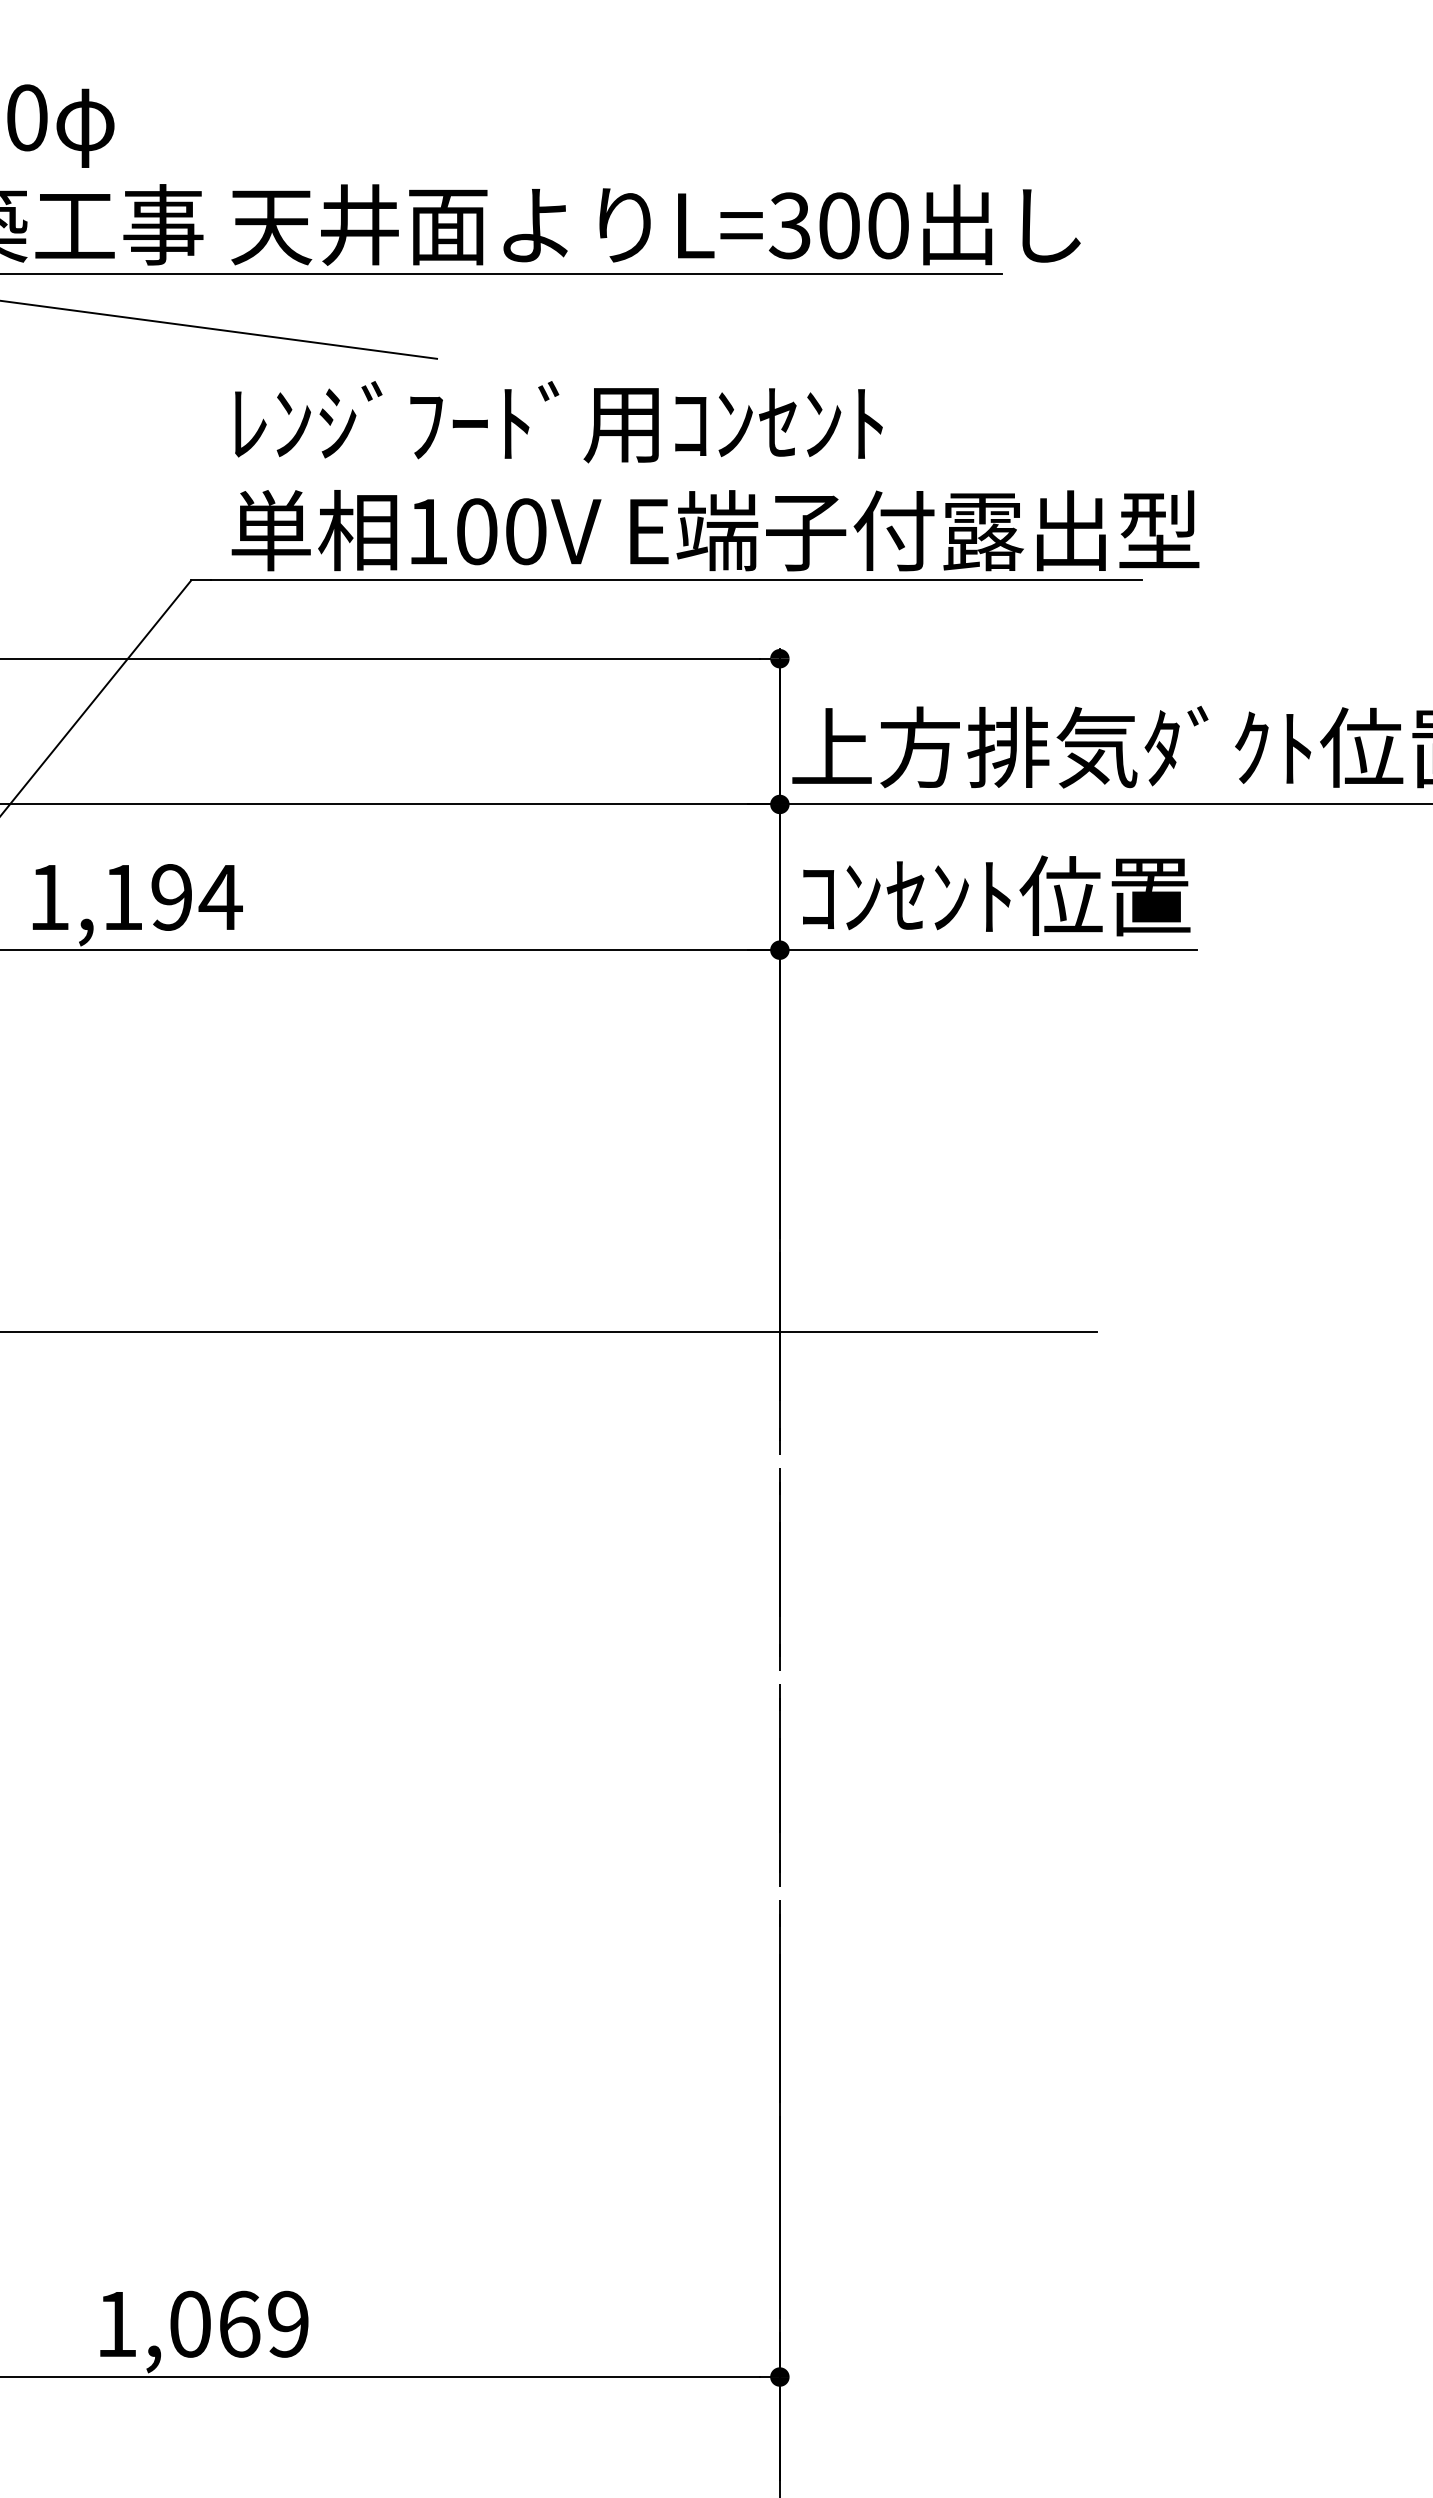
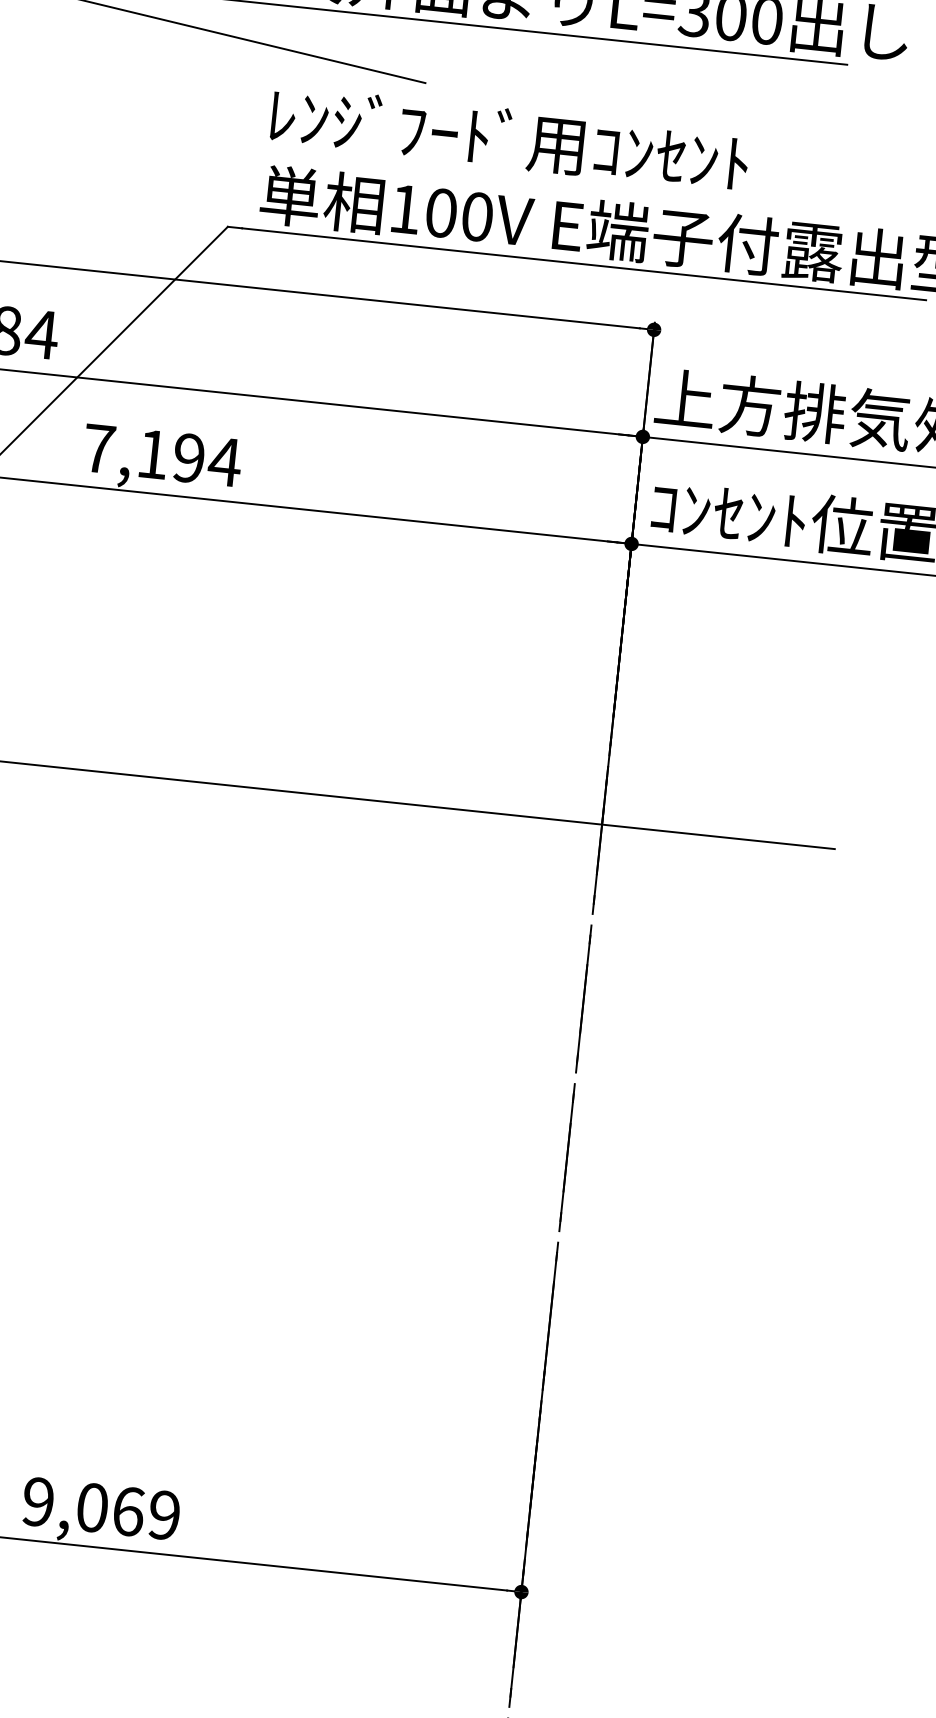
text: (49, 897) -> (99, 448), 1,194 -> 7,194
text: (116, 2323) -> (38, 1501), 1,069 -> 9,069

